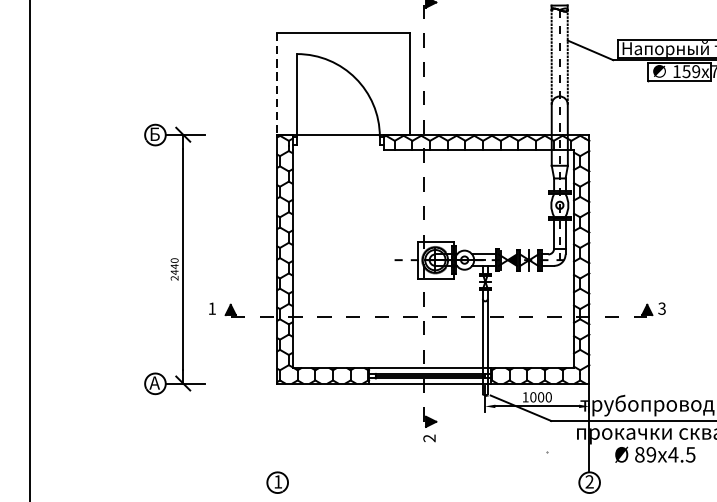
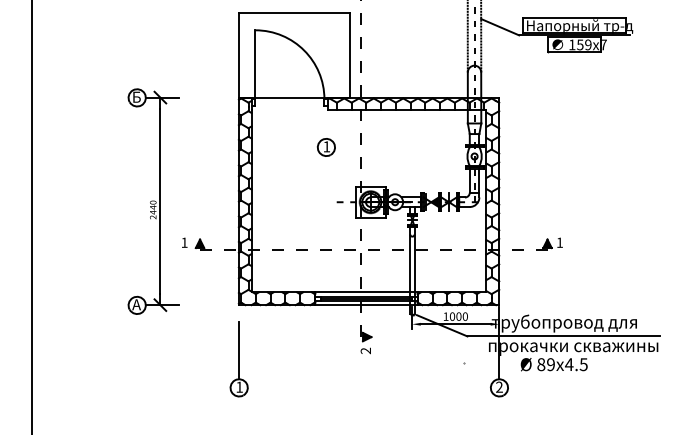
line: (276, 84) -> (238, 55), dashed -> solid
part: (381, 194) -> (325, 147), added
text: (661, 308) -> (559, 242), 3 -> 1
line: (276, 437) -> (238, 350), added

